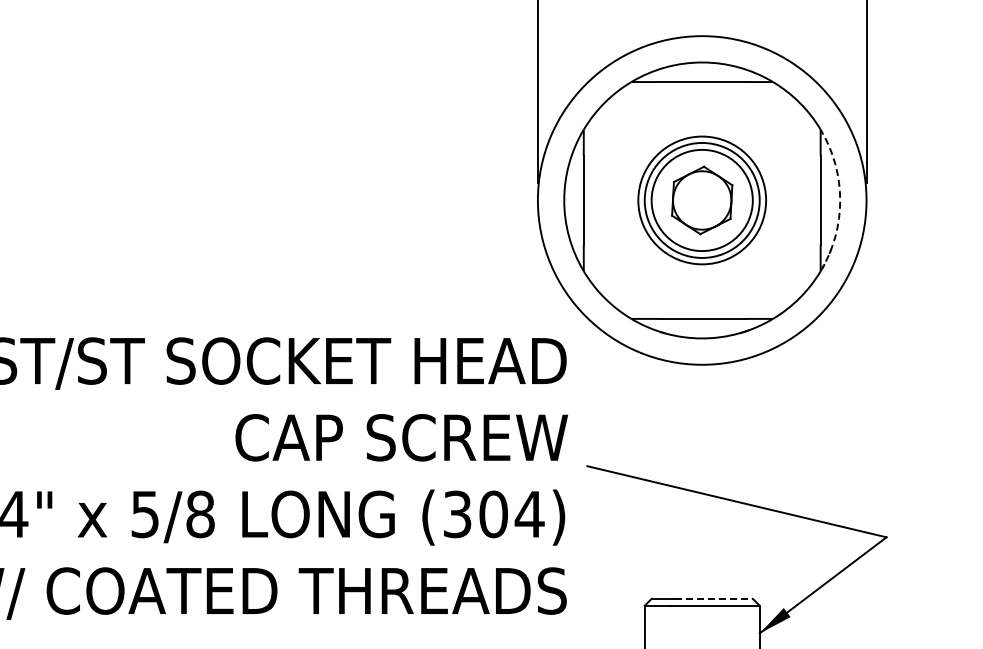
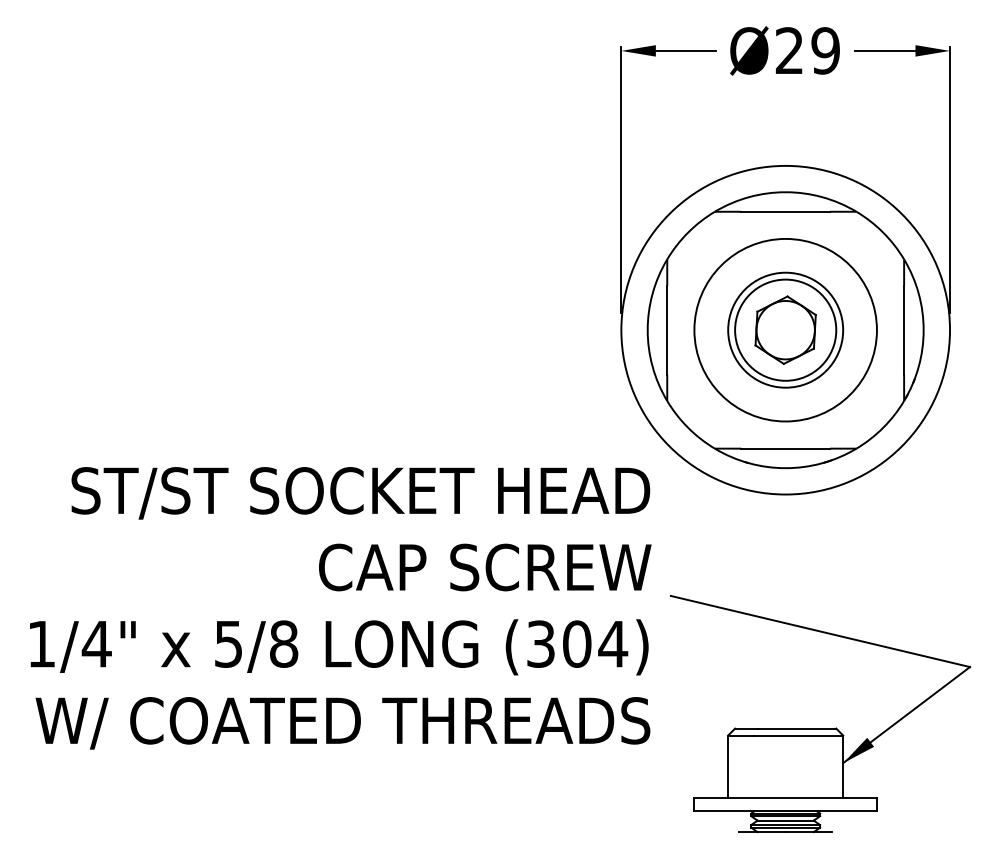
circle: (702, 199) -> (785, 329), size x1.43
arc: (840, 200) -> (923, 330), dashed -> solid
line: (714, 598) -> (797, 728), dashed -> solid

